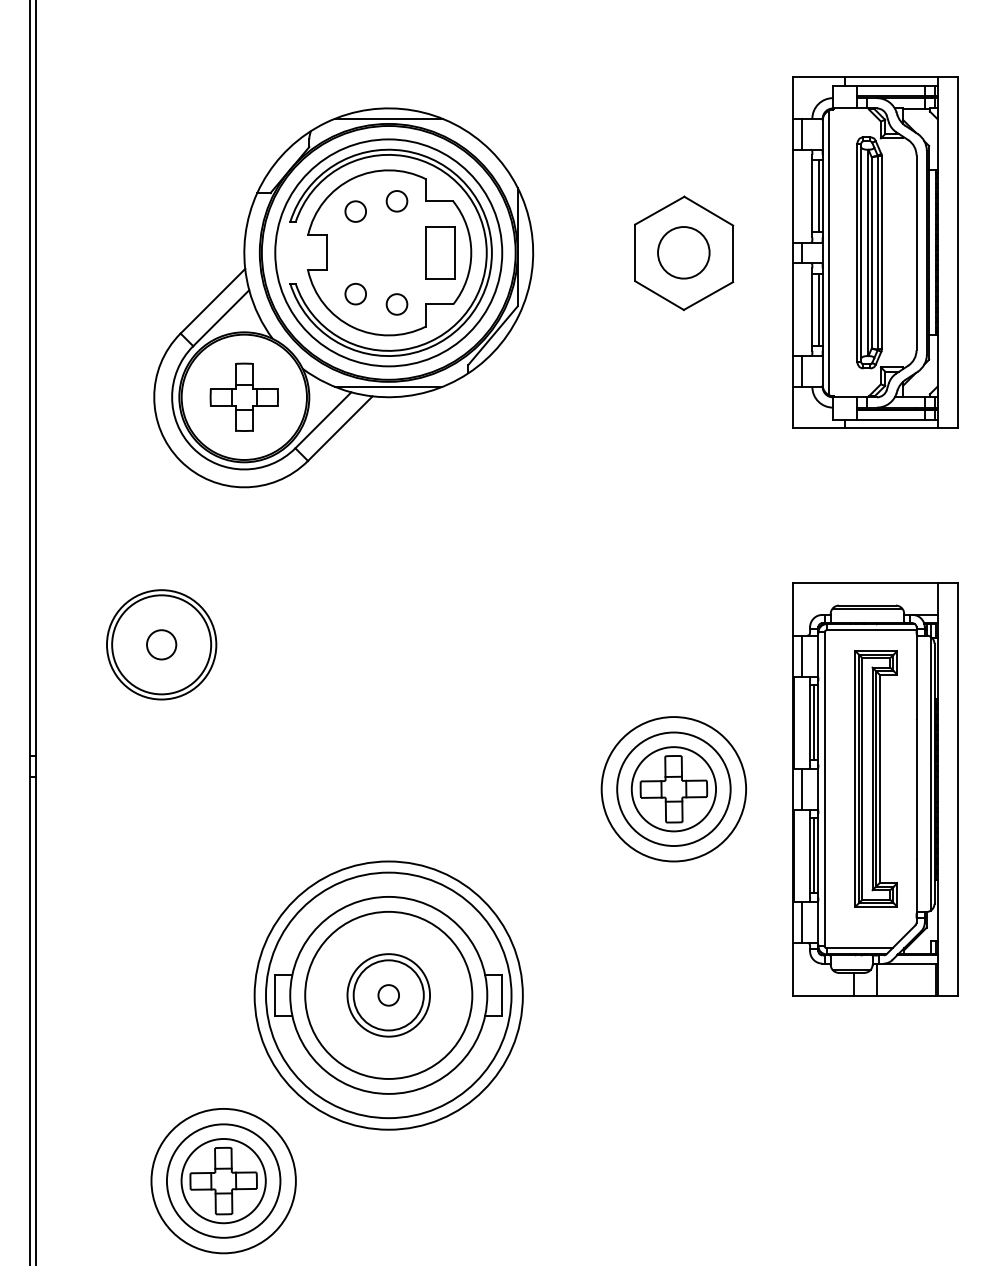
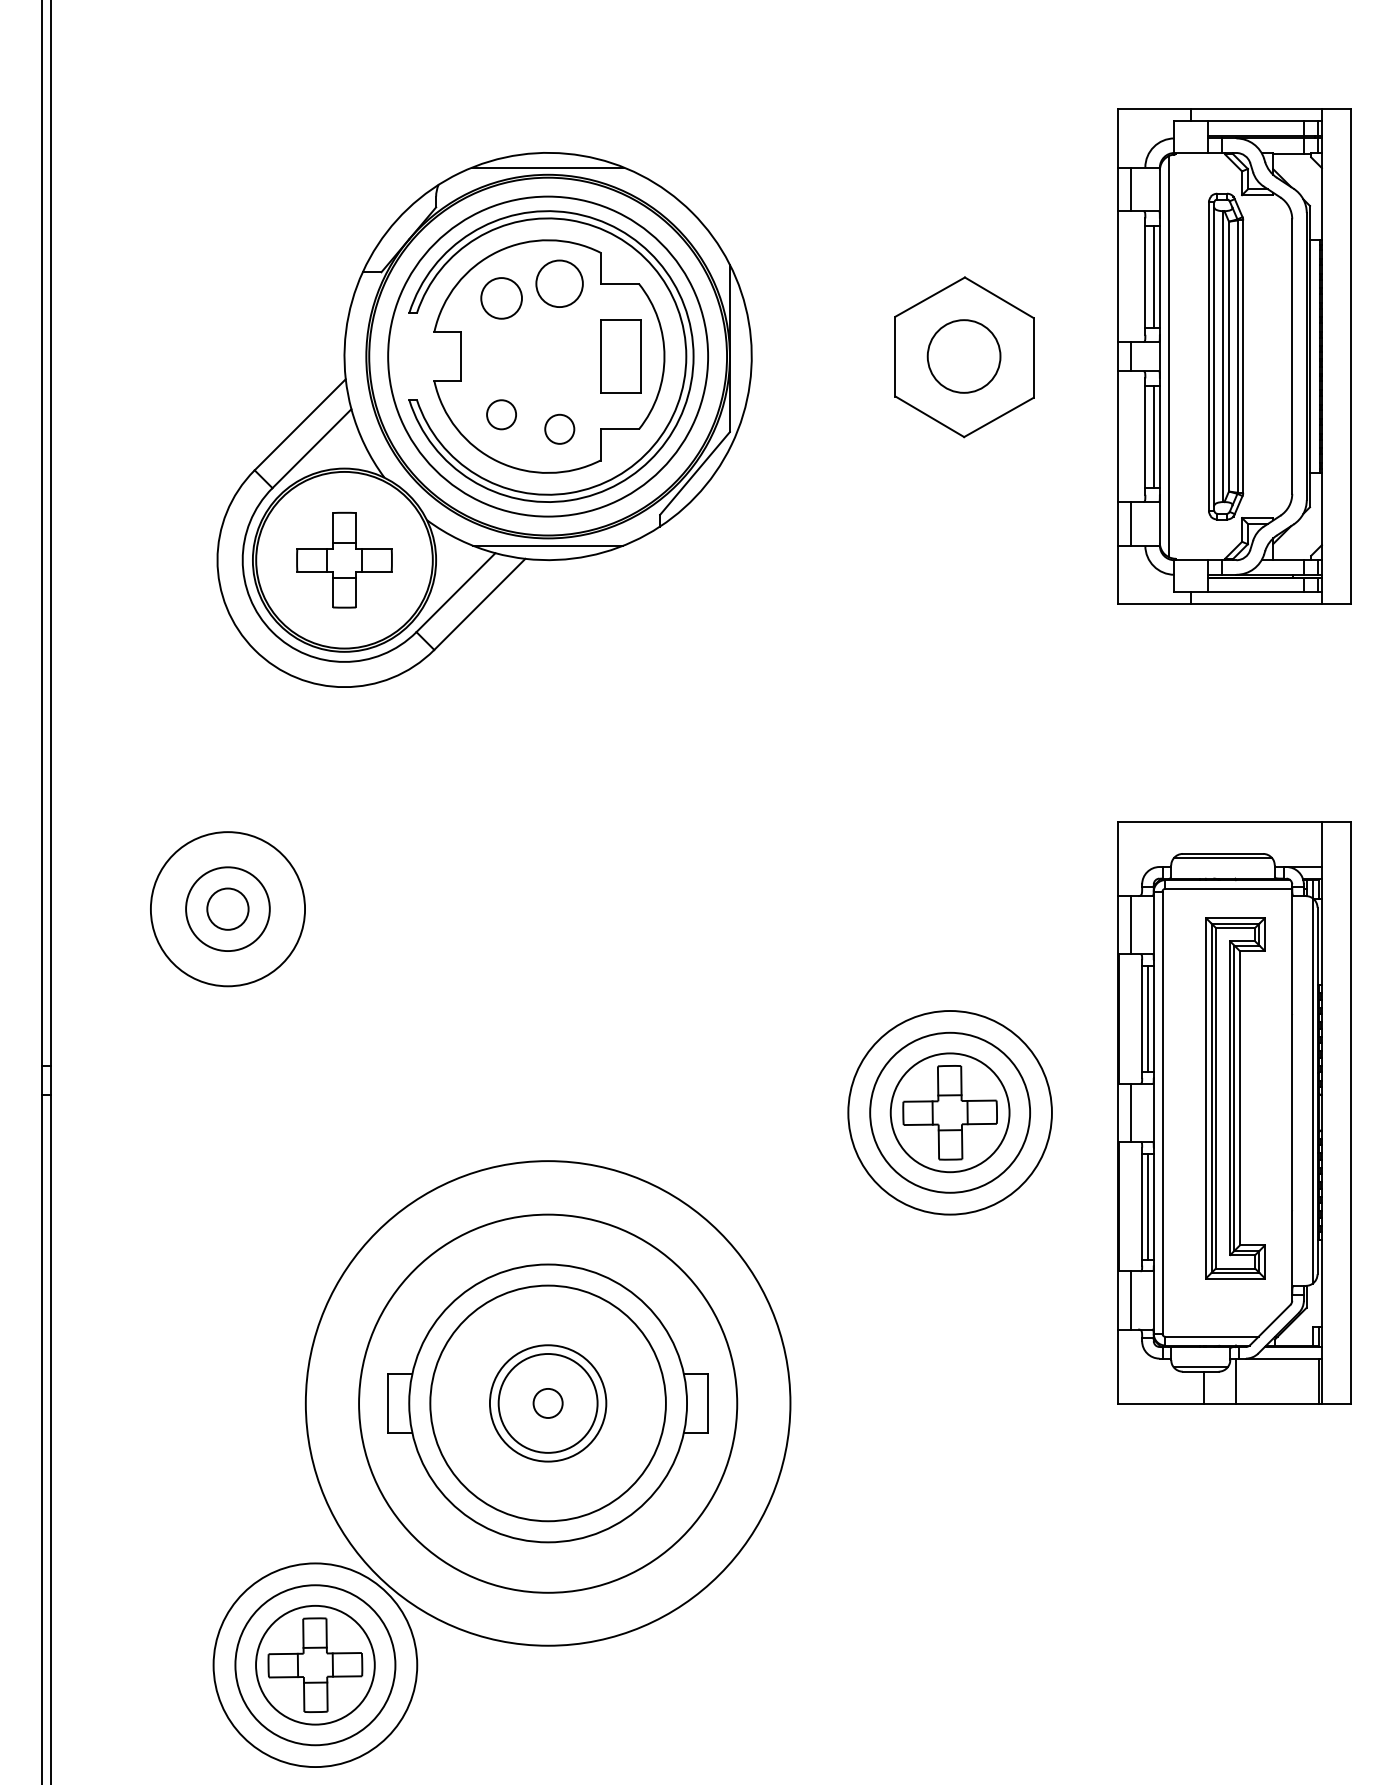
circle: (396, 201) -> (559, 283), size x1.6
circle: (355, 211) -> (501, 298), size x1.4
circle: (161, 645) -> (227, 909), size x0.6
circle: (389, 995) -> (548, 1403), size x1.4

